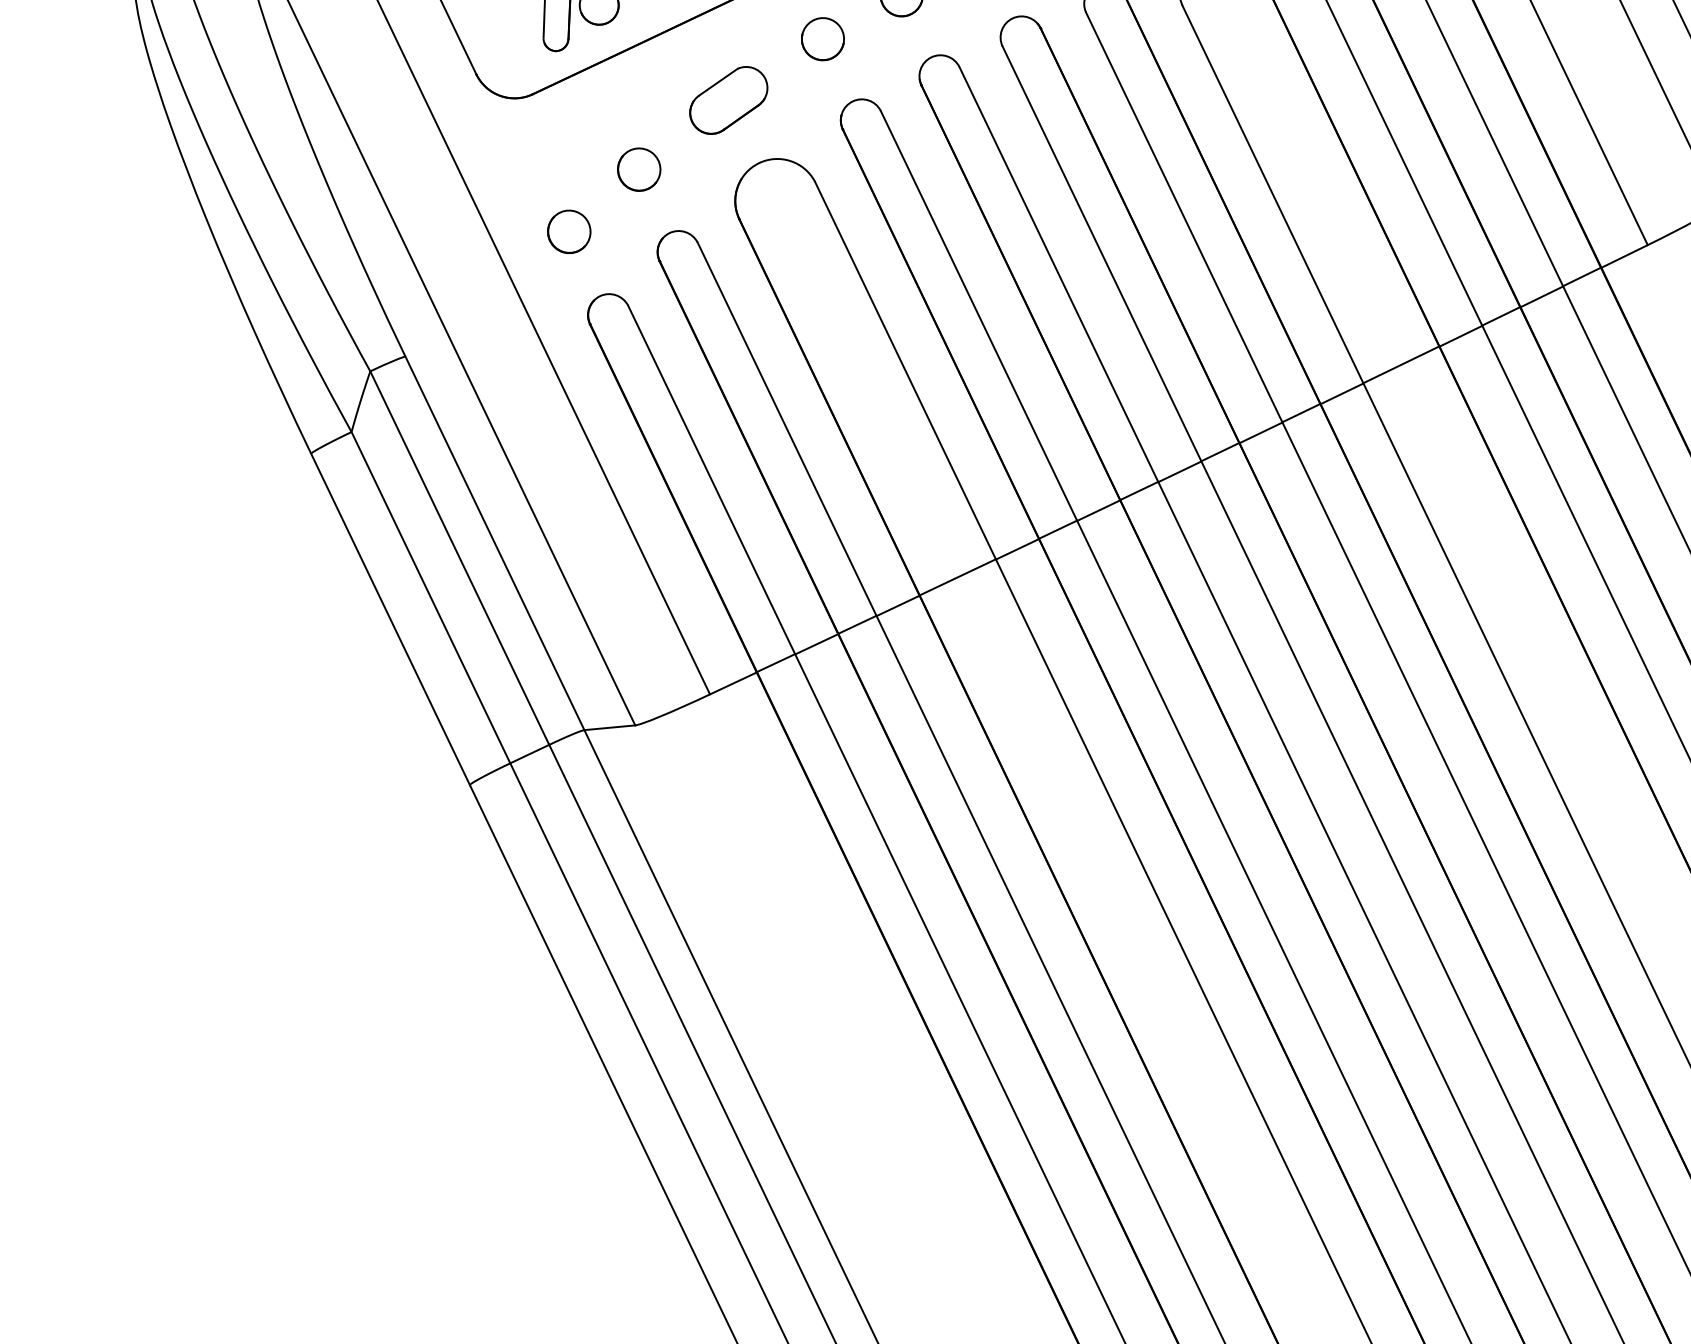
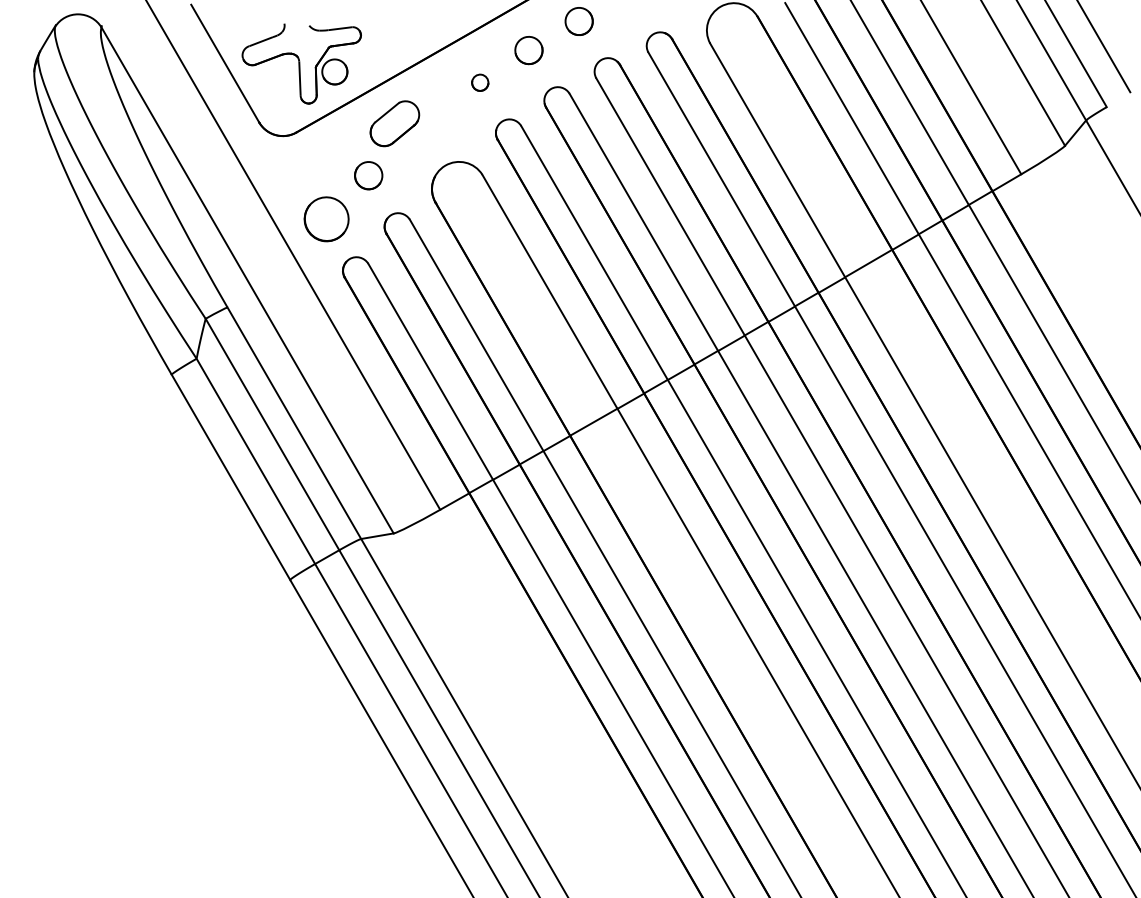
part: (821, 38) -> (479, 82), size x0.6
part: (728, 100) -> (394, 123), moved
part: (568, 230) -> (326, 218), size x1.6

